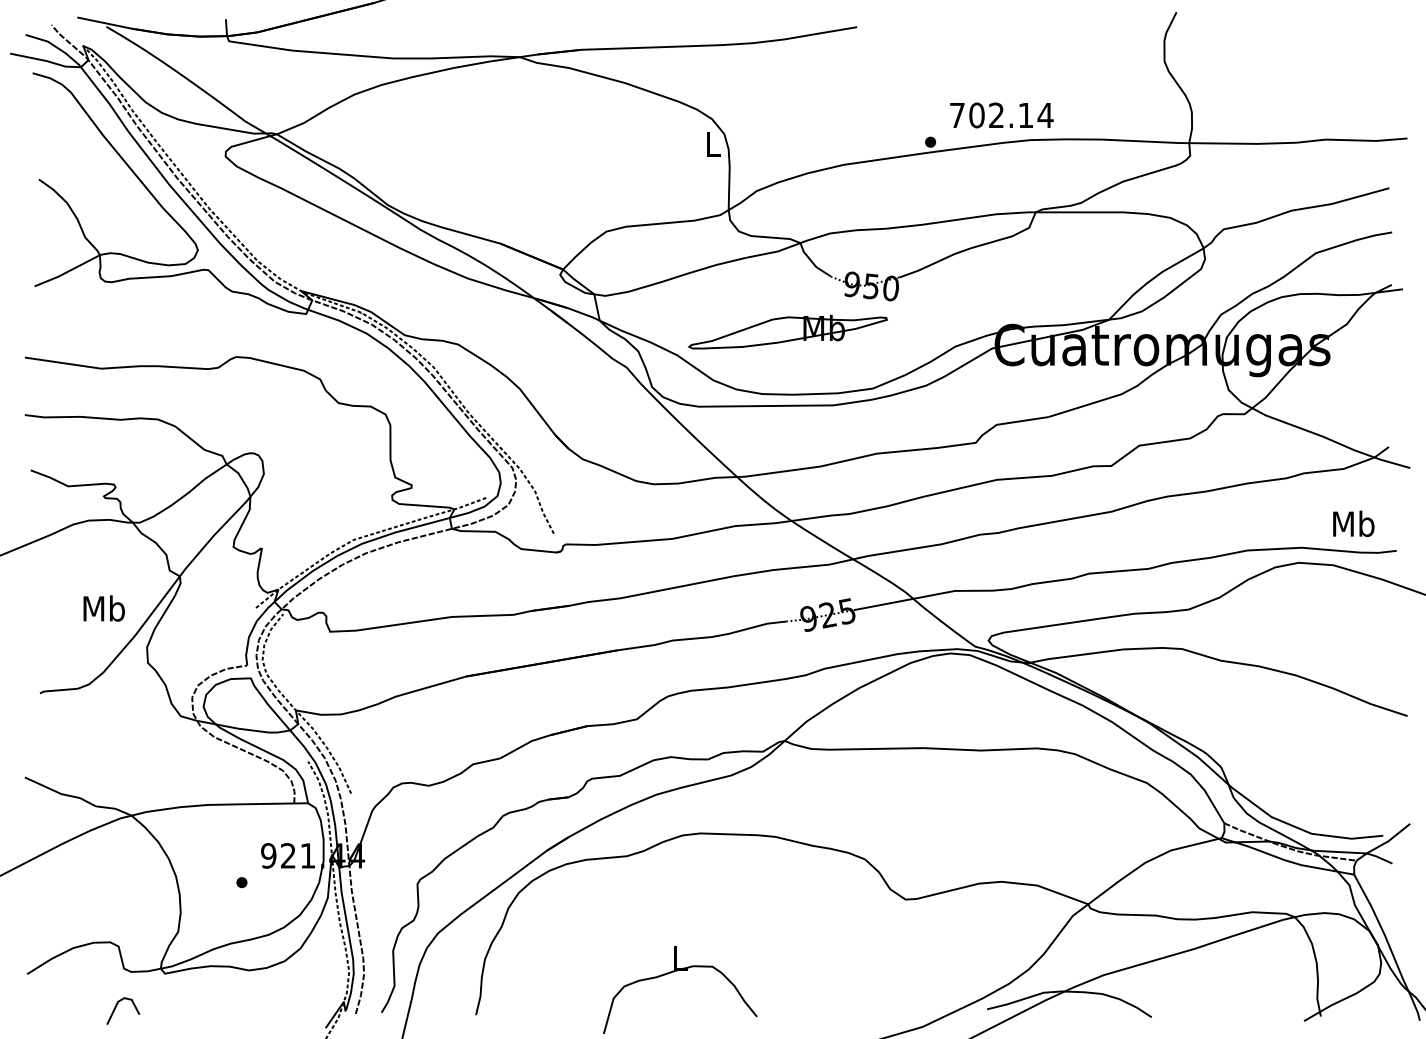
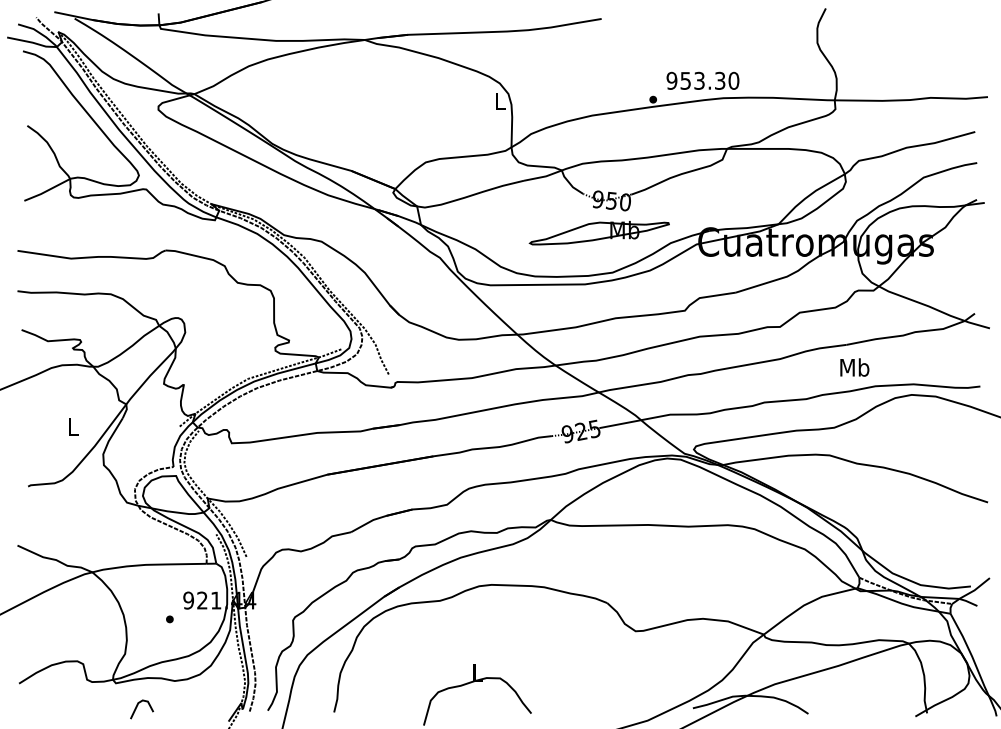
text: (1001, 115) -> (702, 80), 702.14 -> 953.30
part: (787, 332) -> (599, 233), moved
text: (1353, 523) -> (854, 367), moved
text: (103, 608) -> (72, 426), Mb -> L
line: (116, 1007) -> (137, 707), moved

